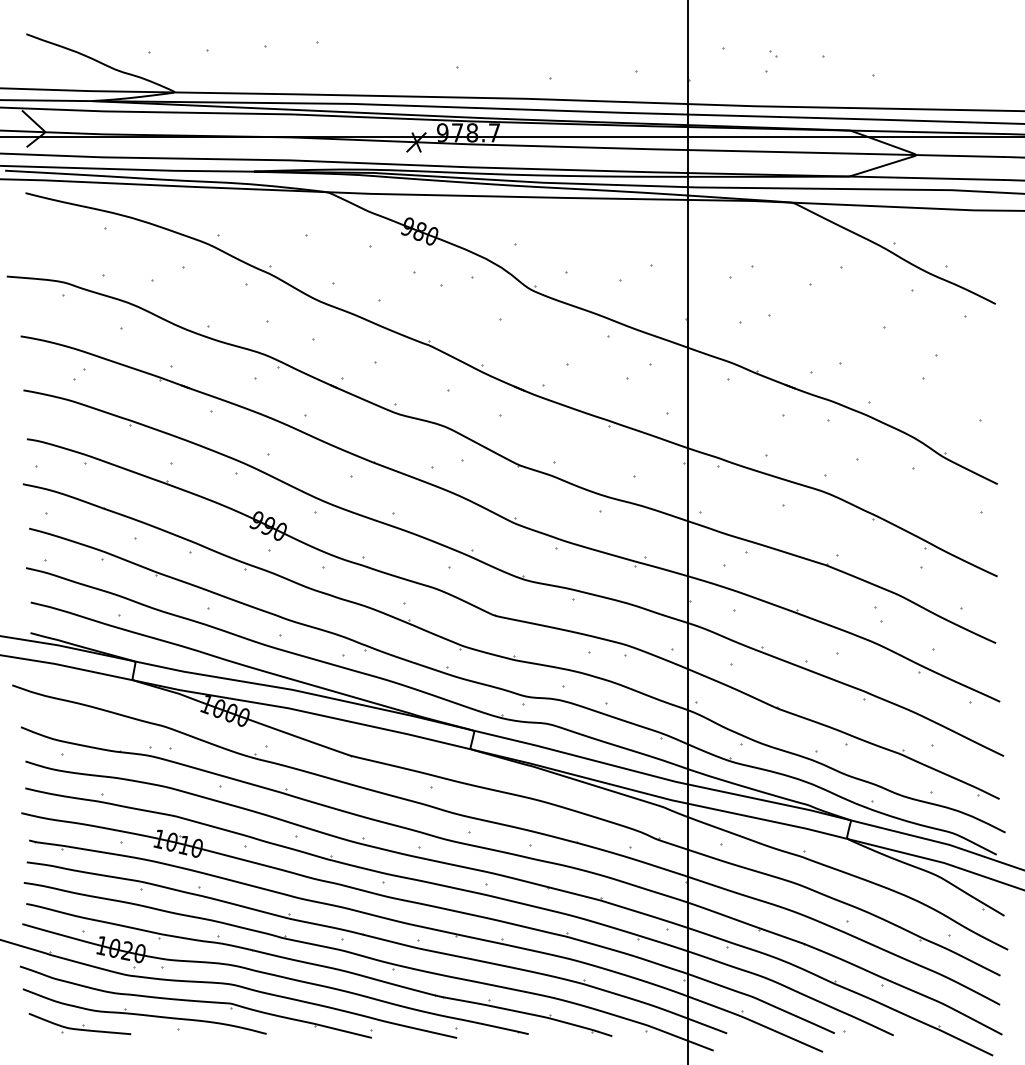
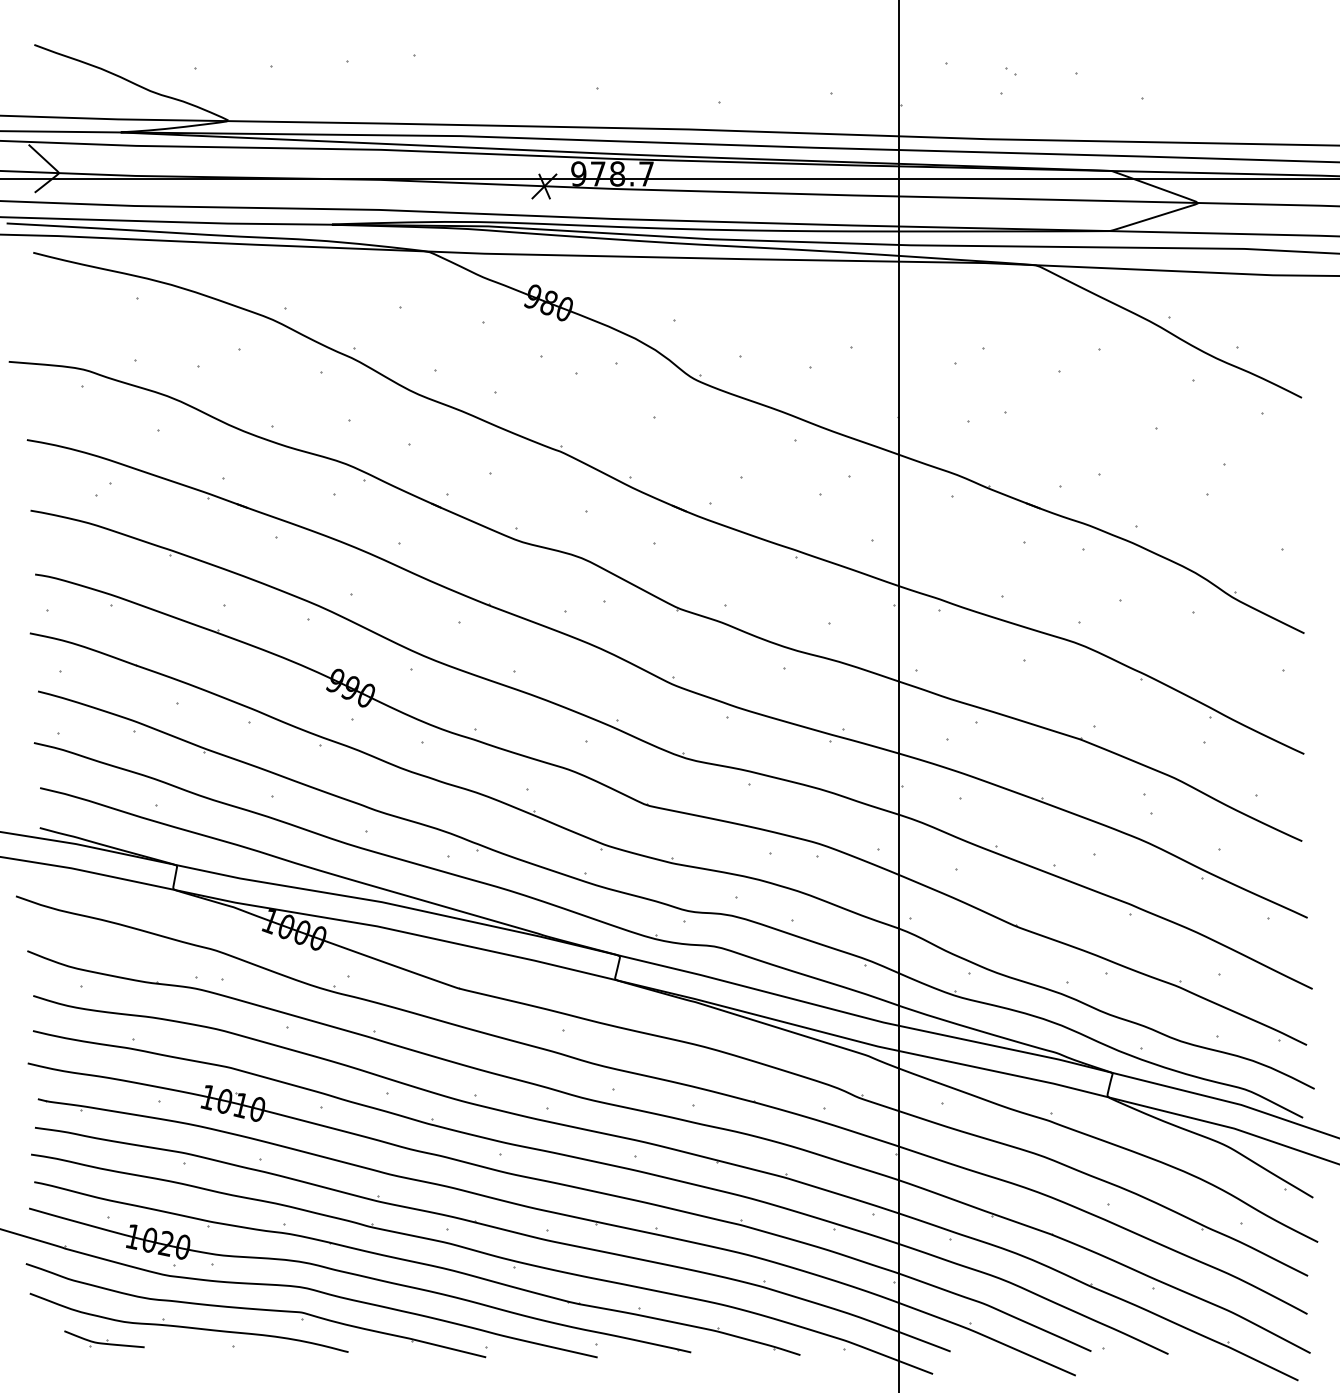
part: (80, 1024) -> (104, 1339), size x0.6

